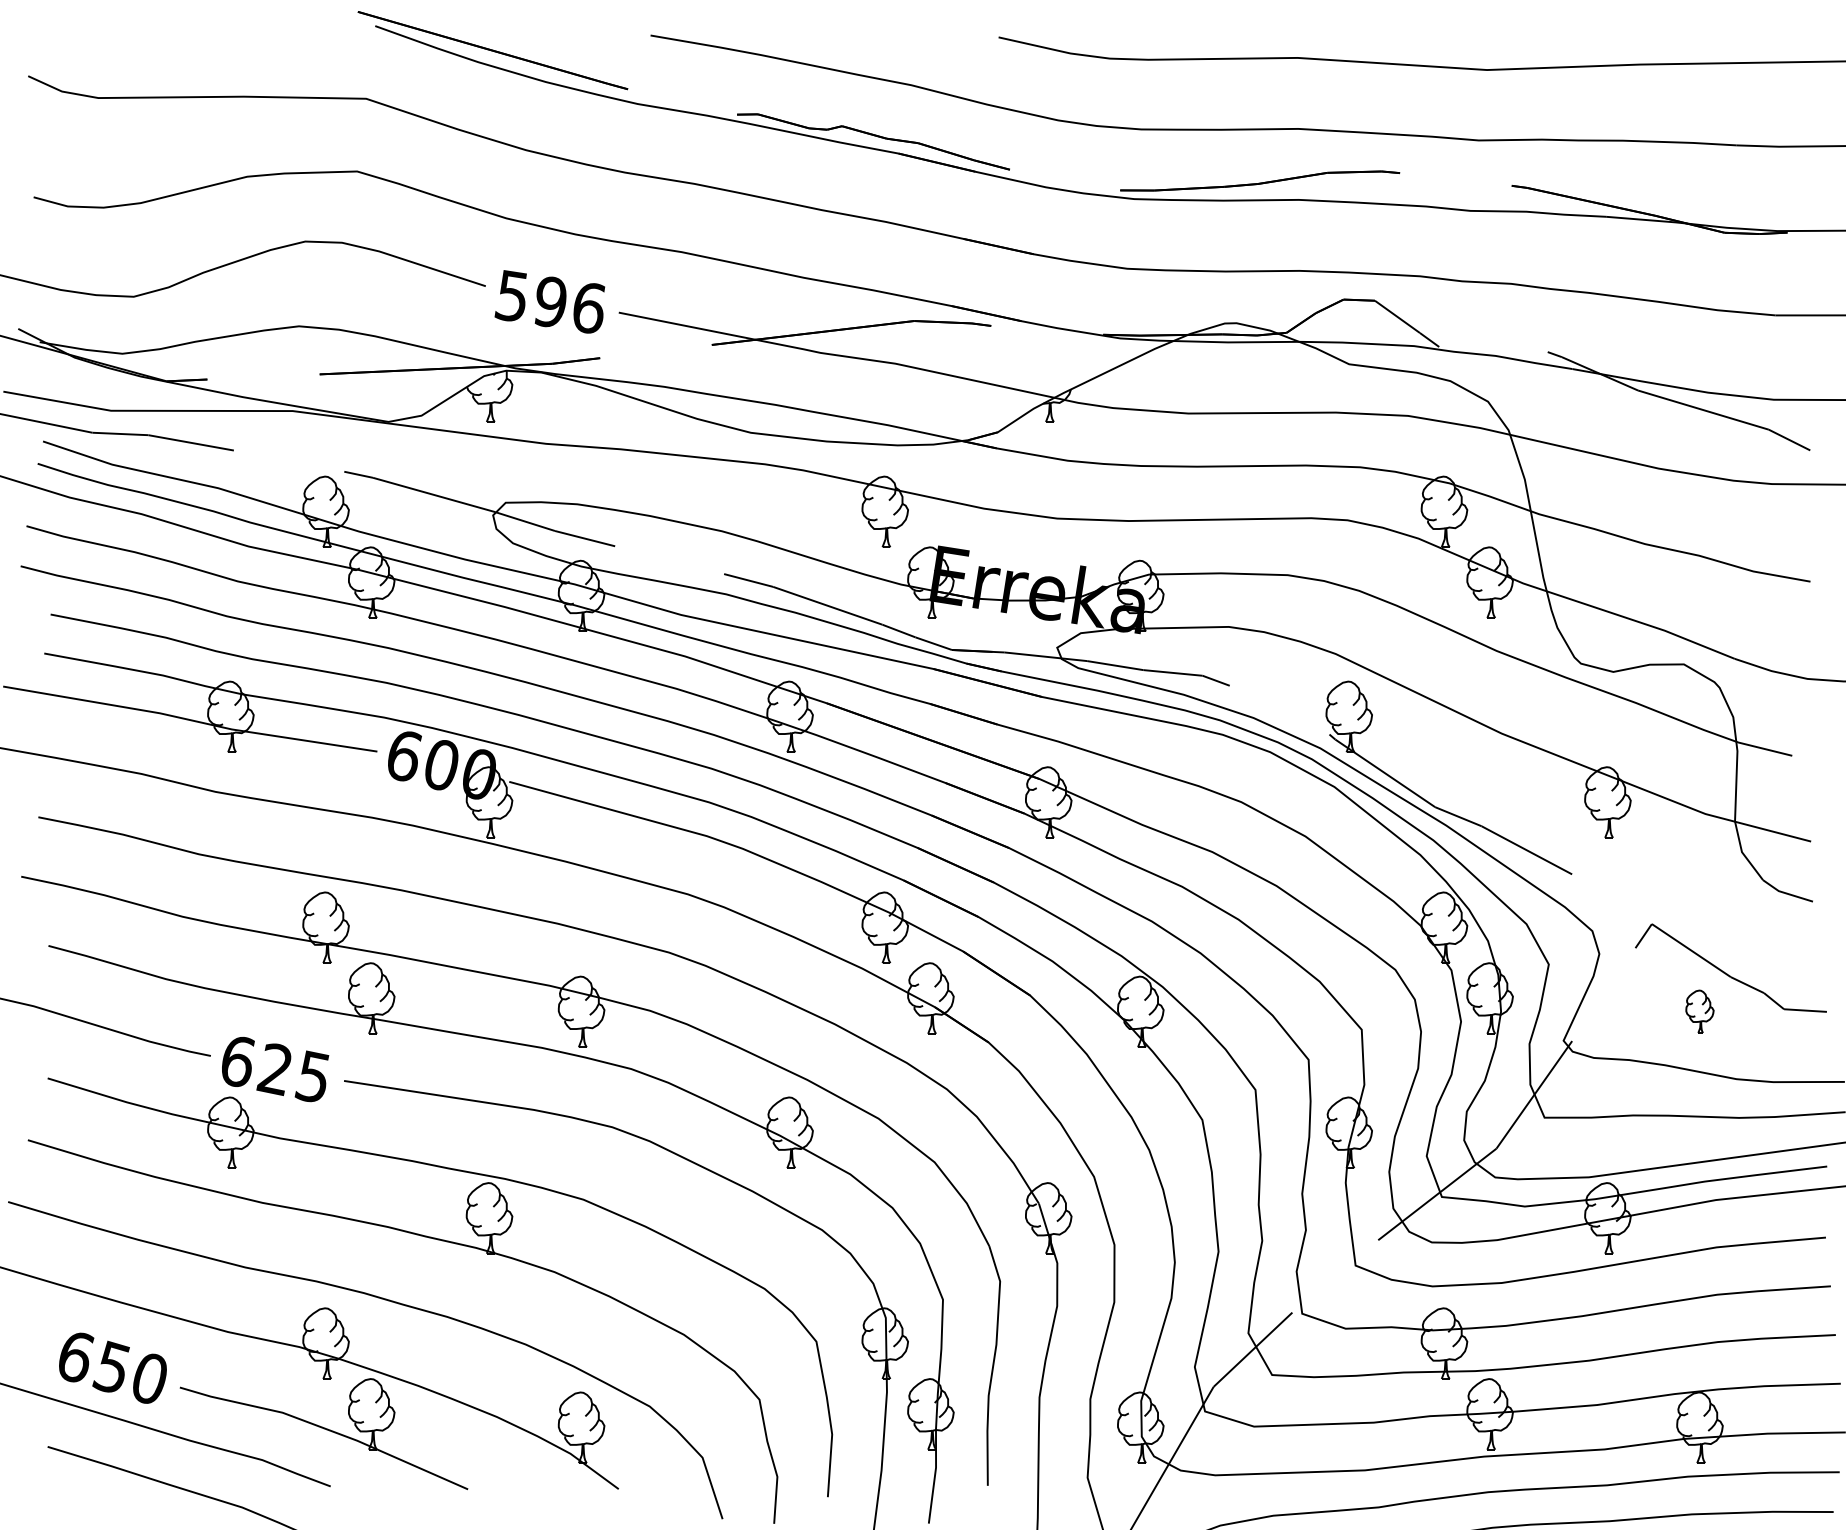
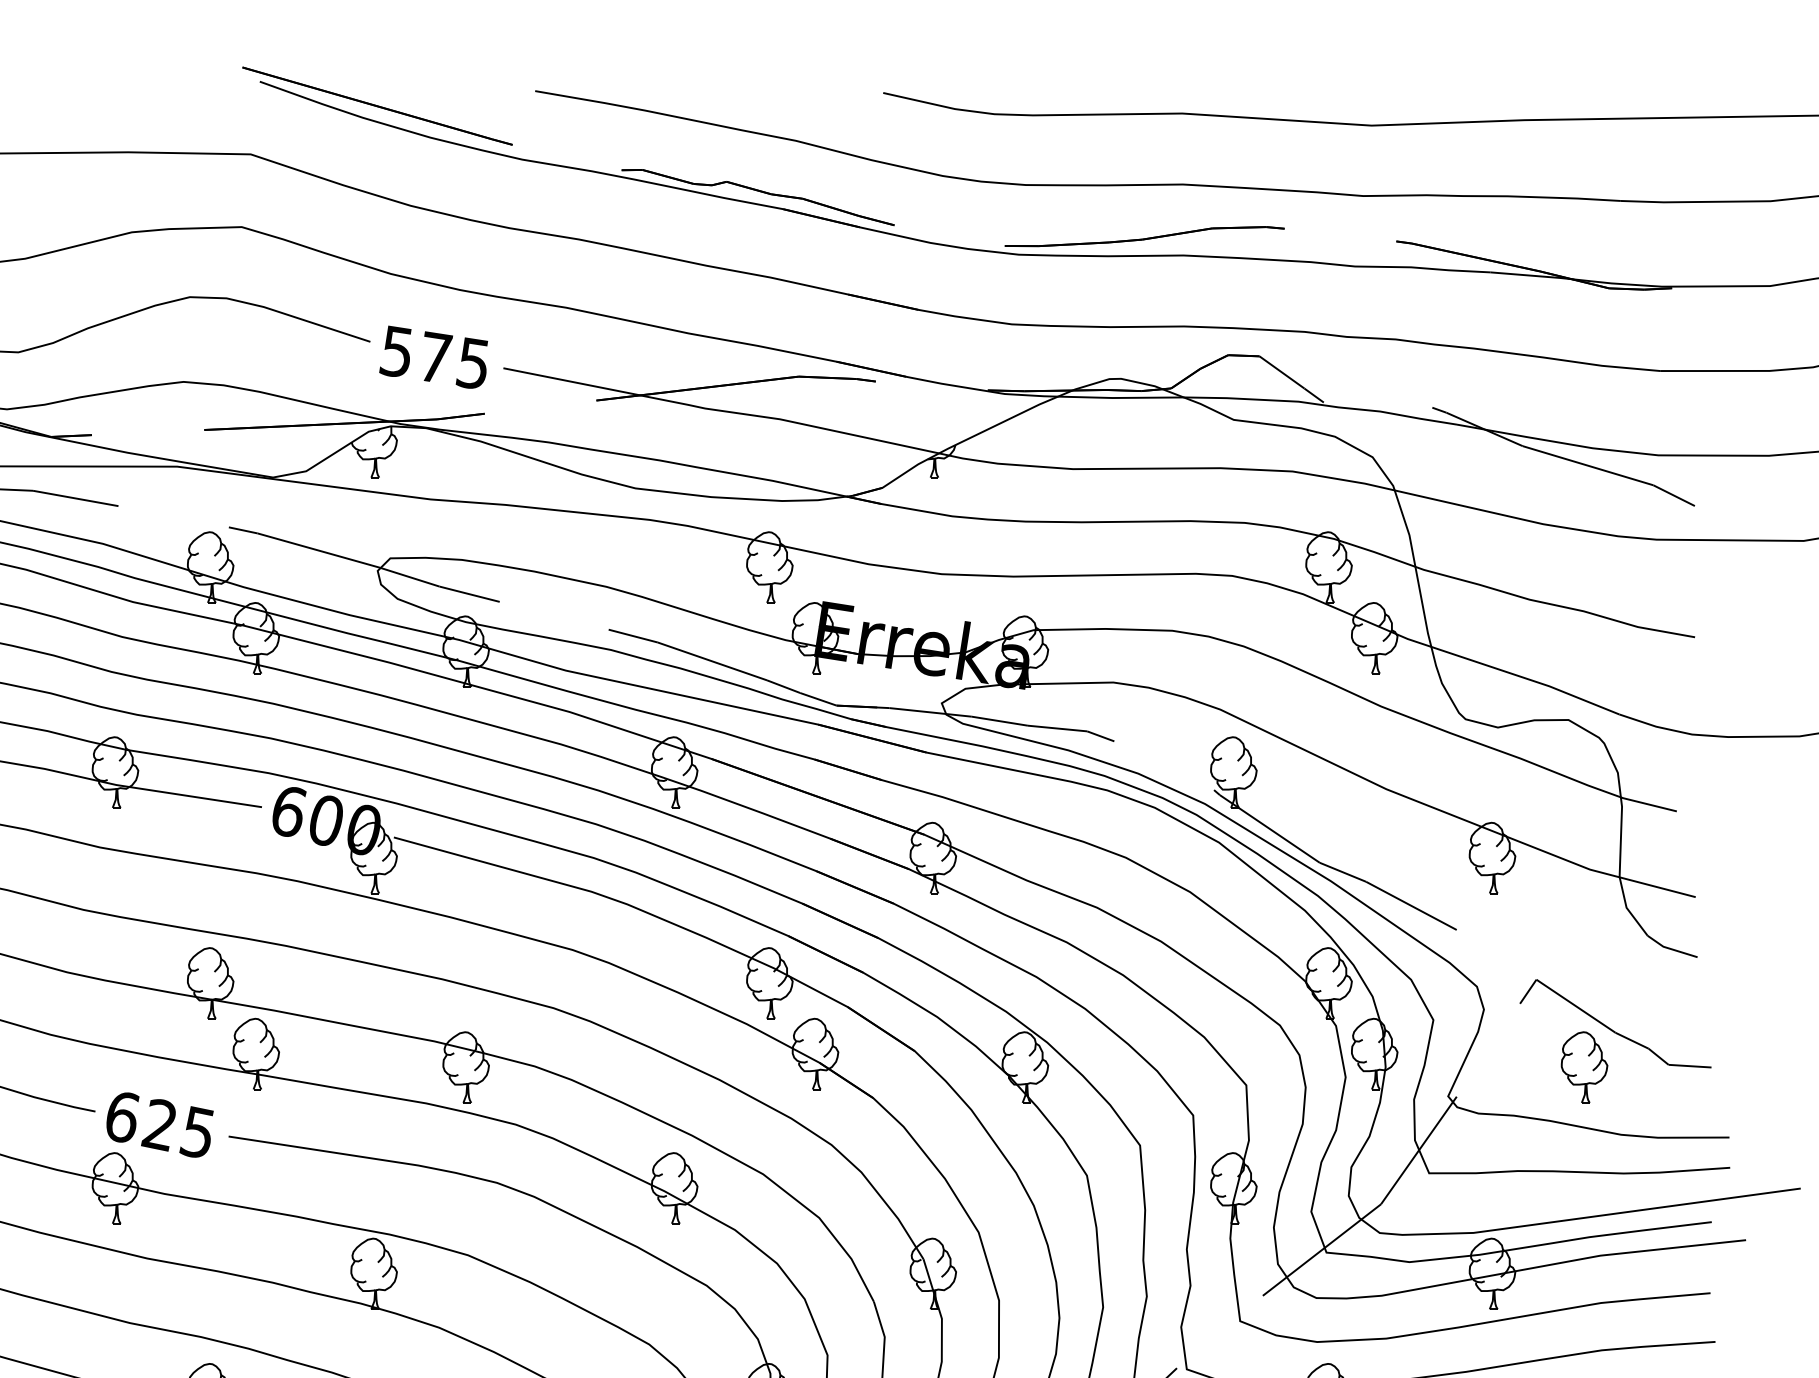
text: (569, 304) -> (454, 360), 596 -> 575
part: (1699, 1011) -> (1584, 1067), size x1.67

